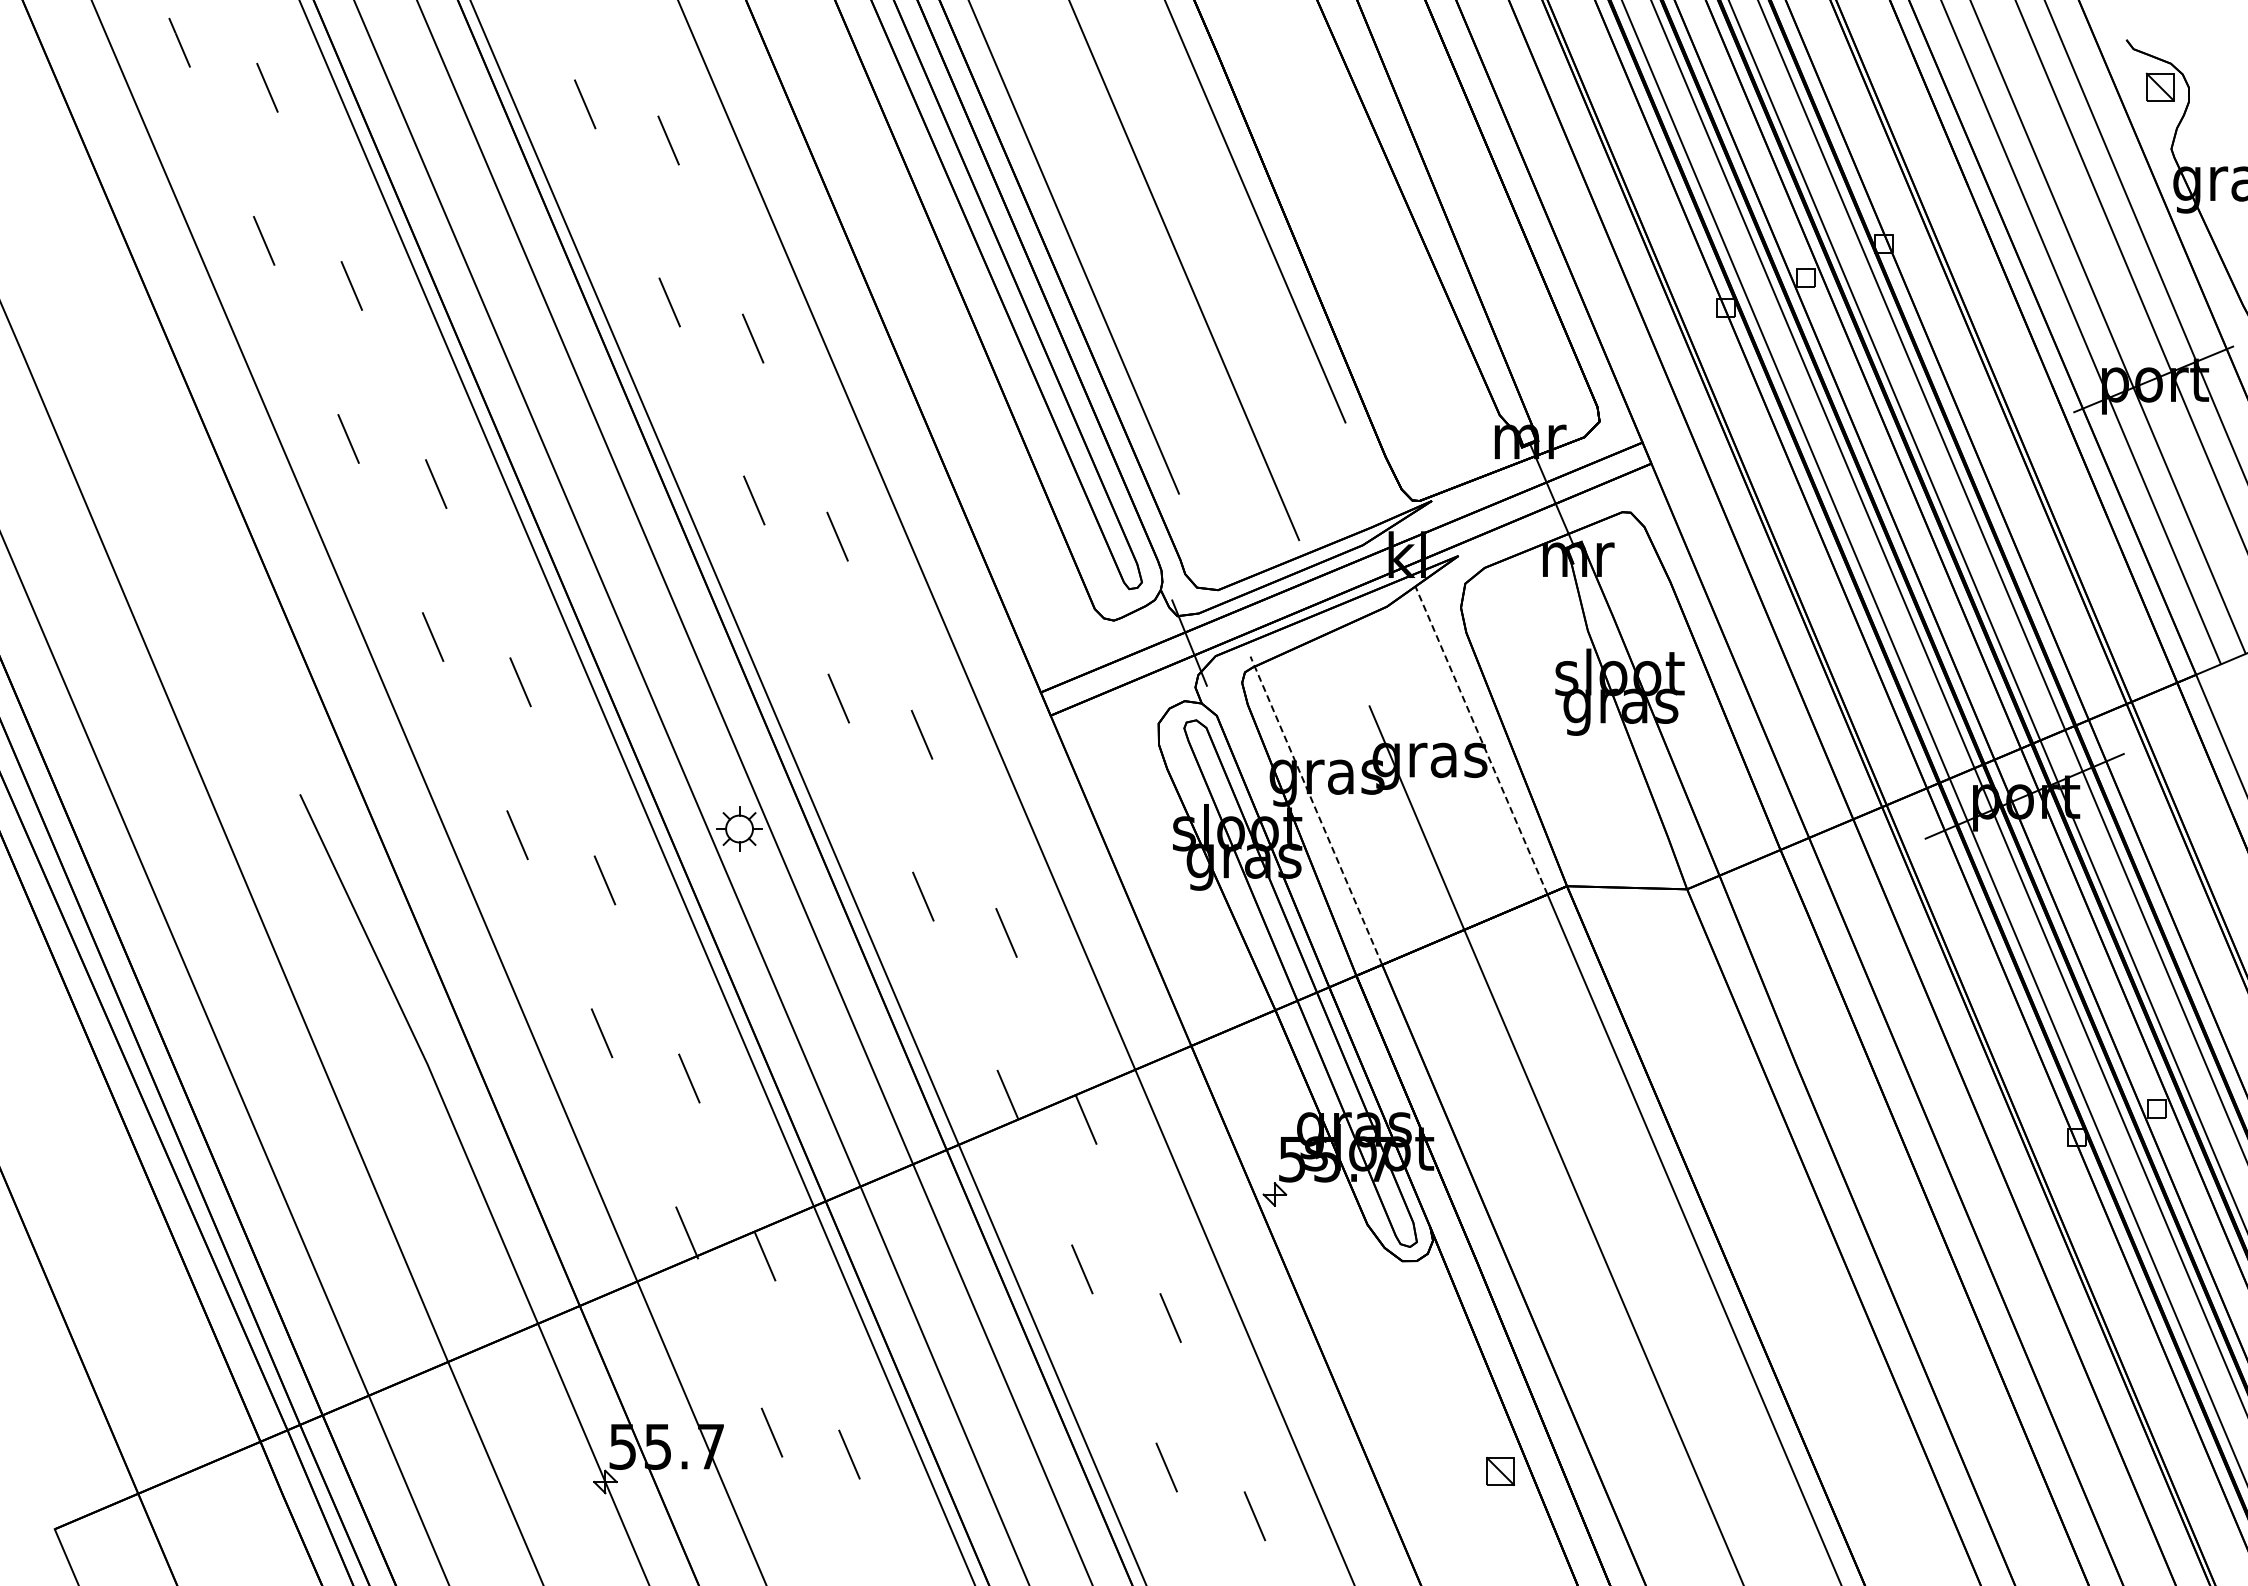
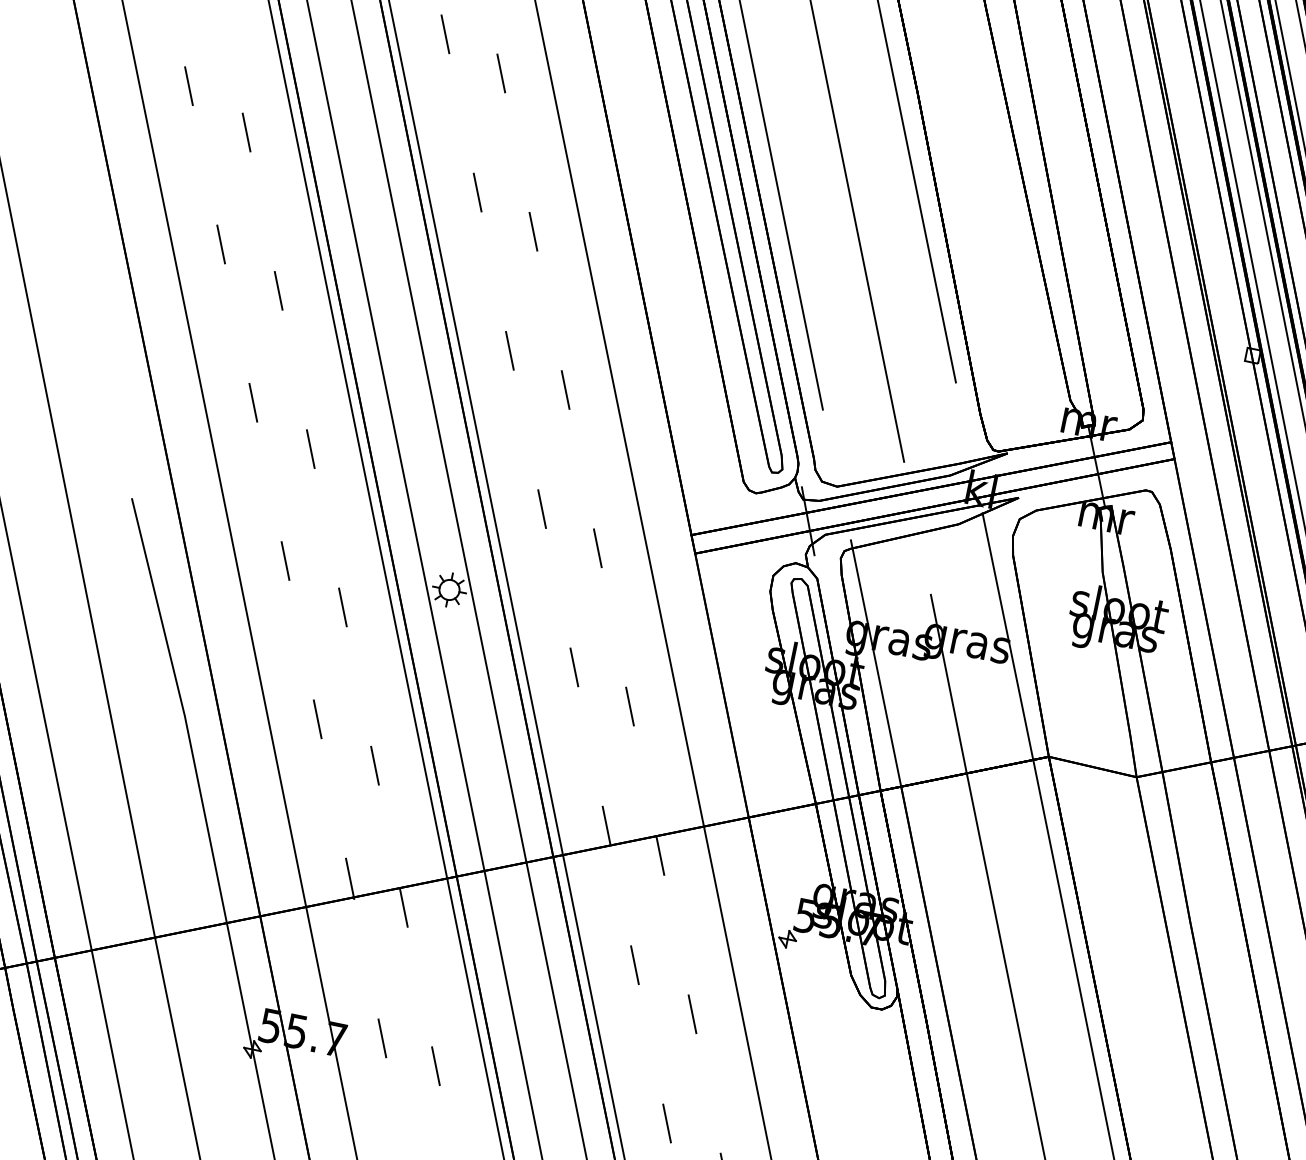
line: (1481, 740) -> (1007, 636), dashed -> solid
line: (1316, 810) -> (876, 663), dashed -> solid

